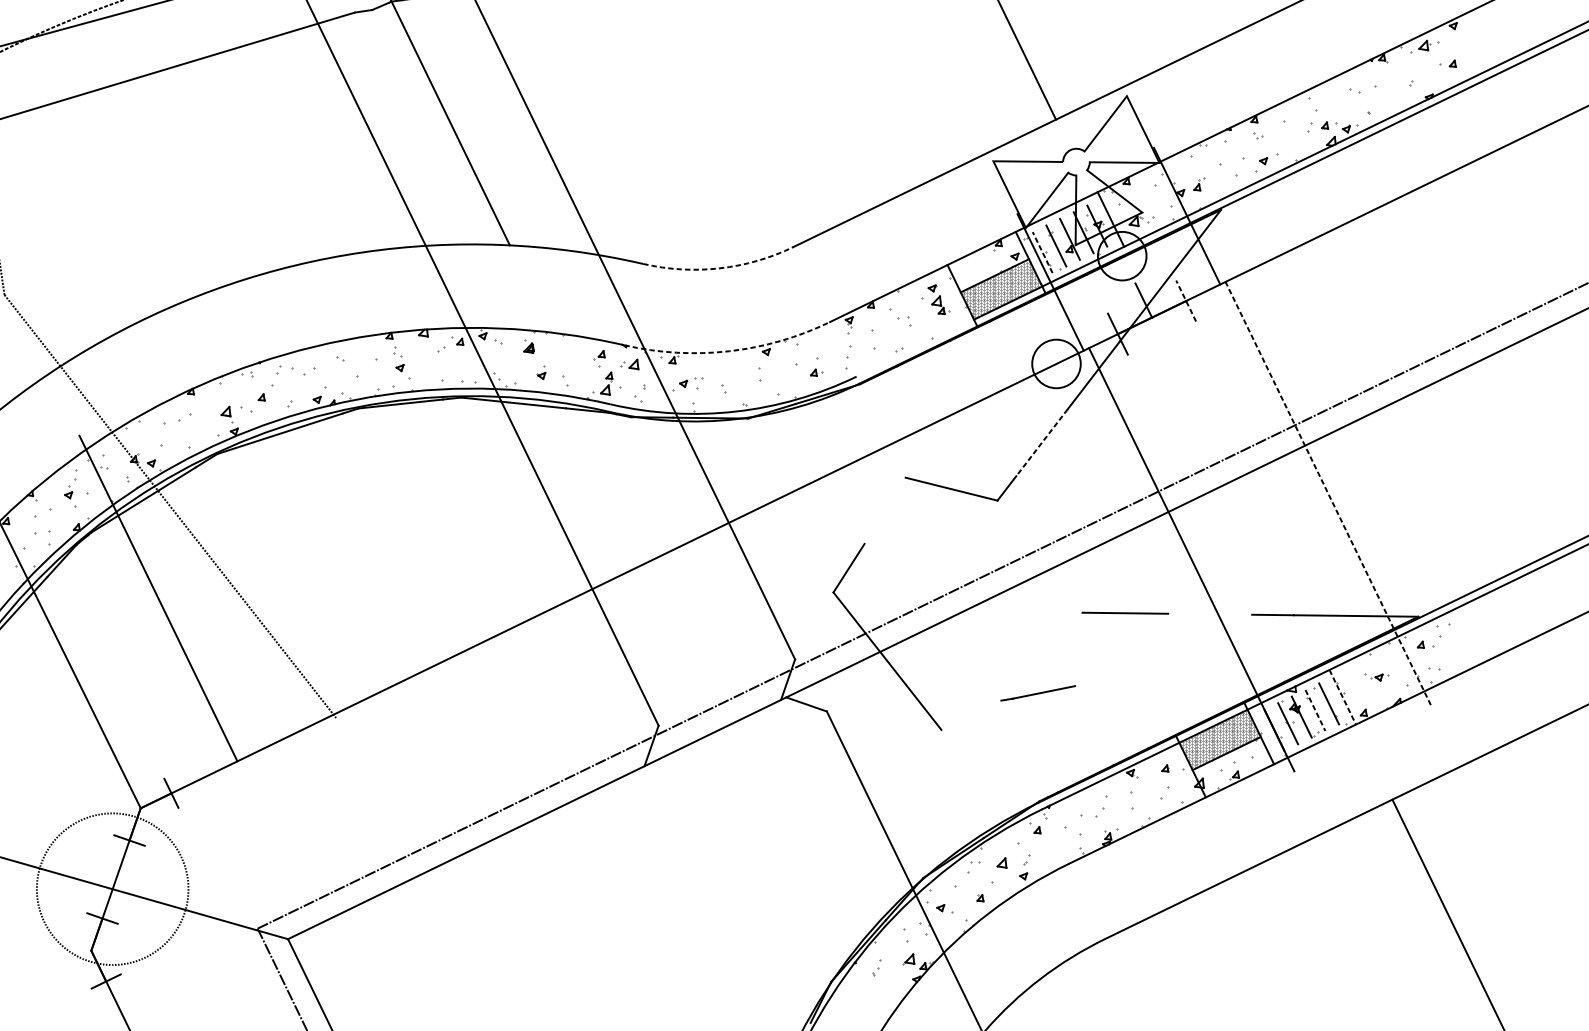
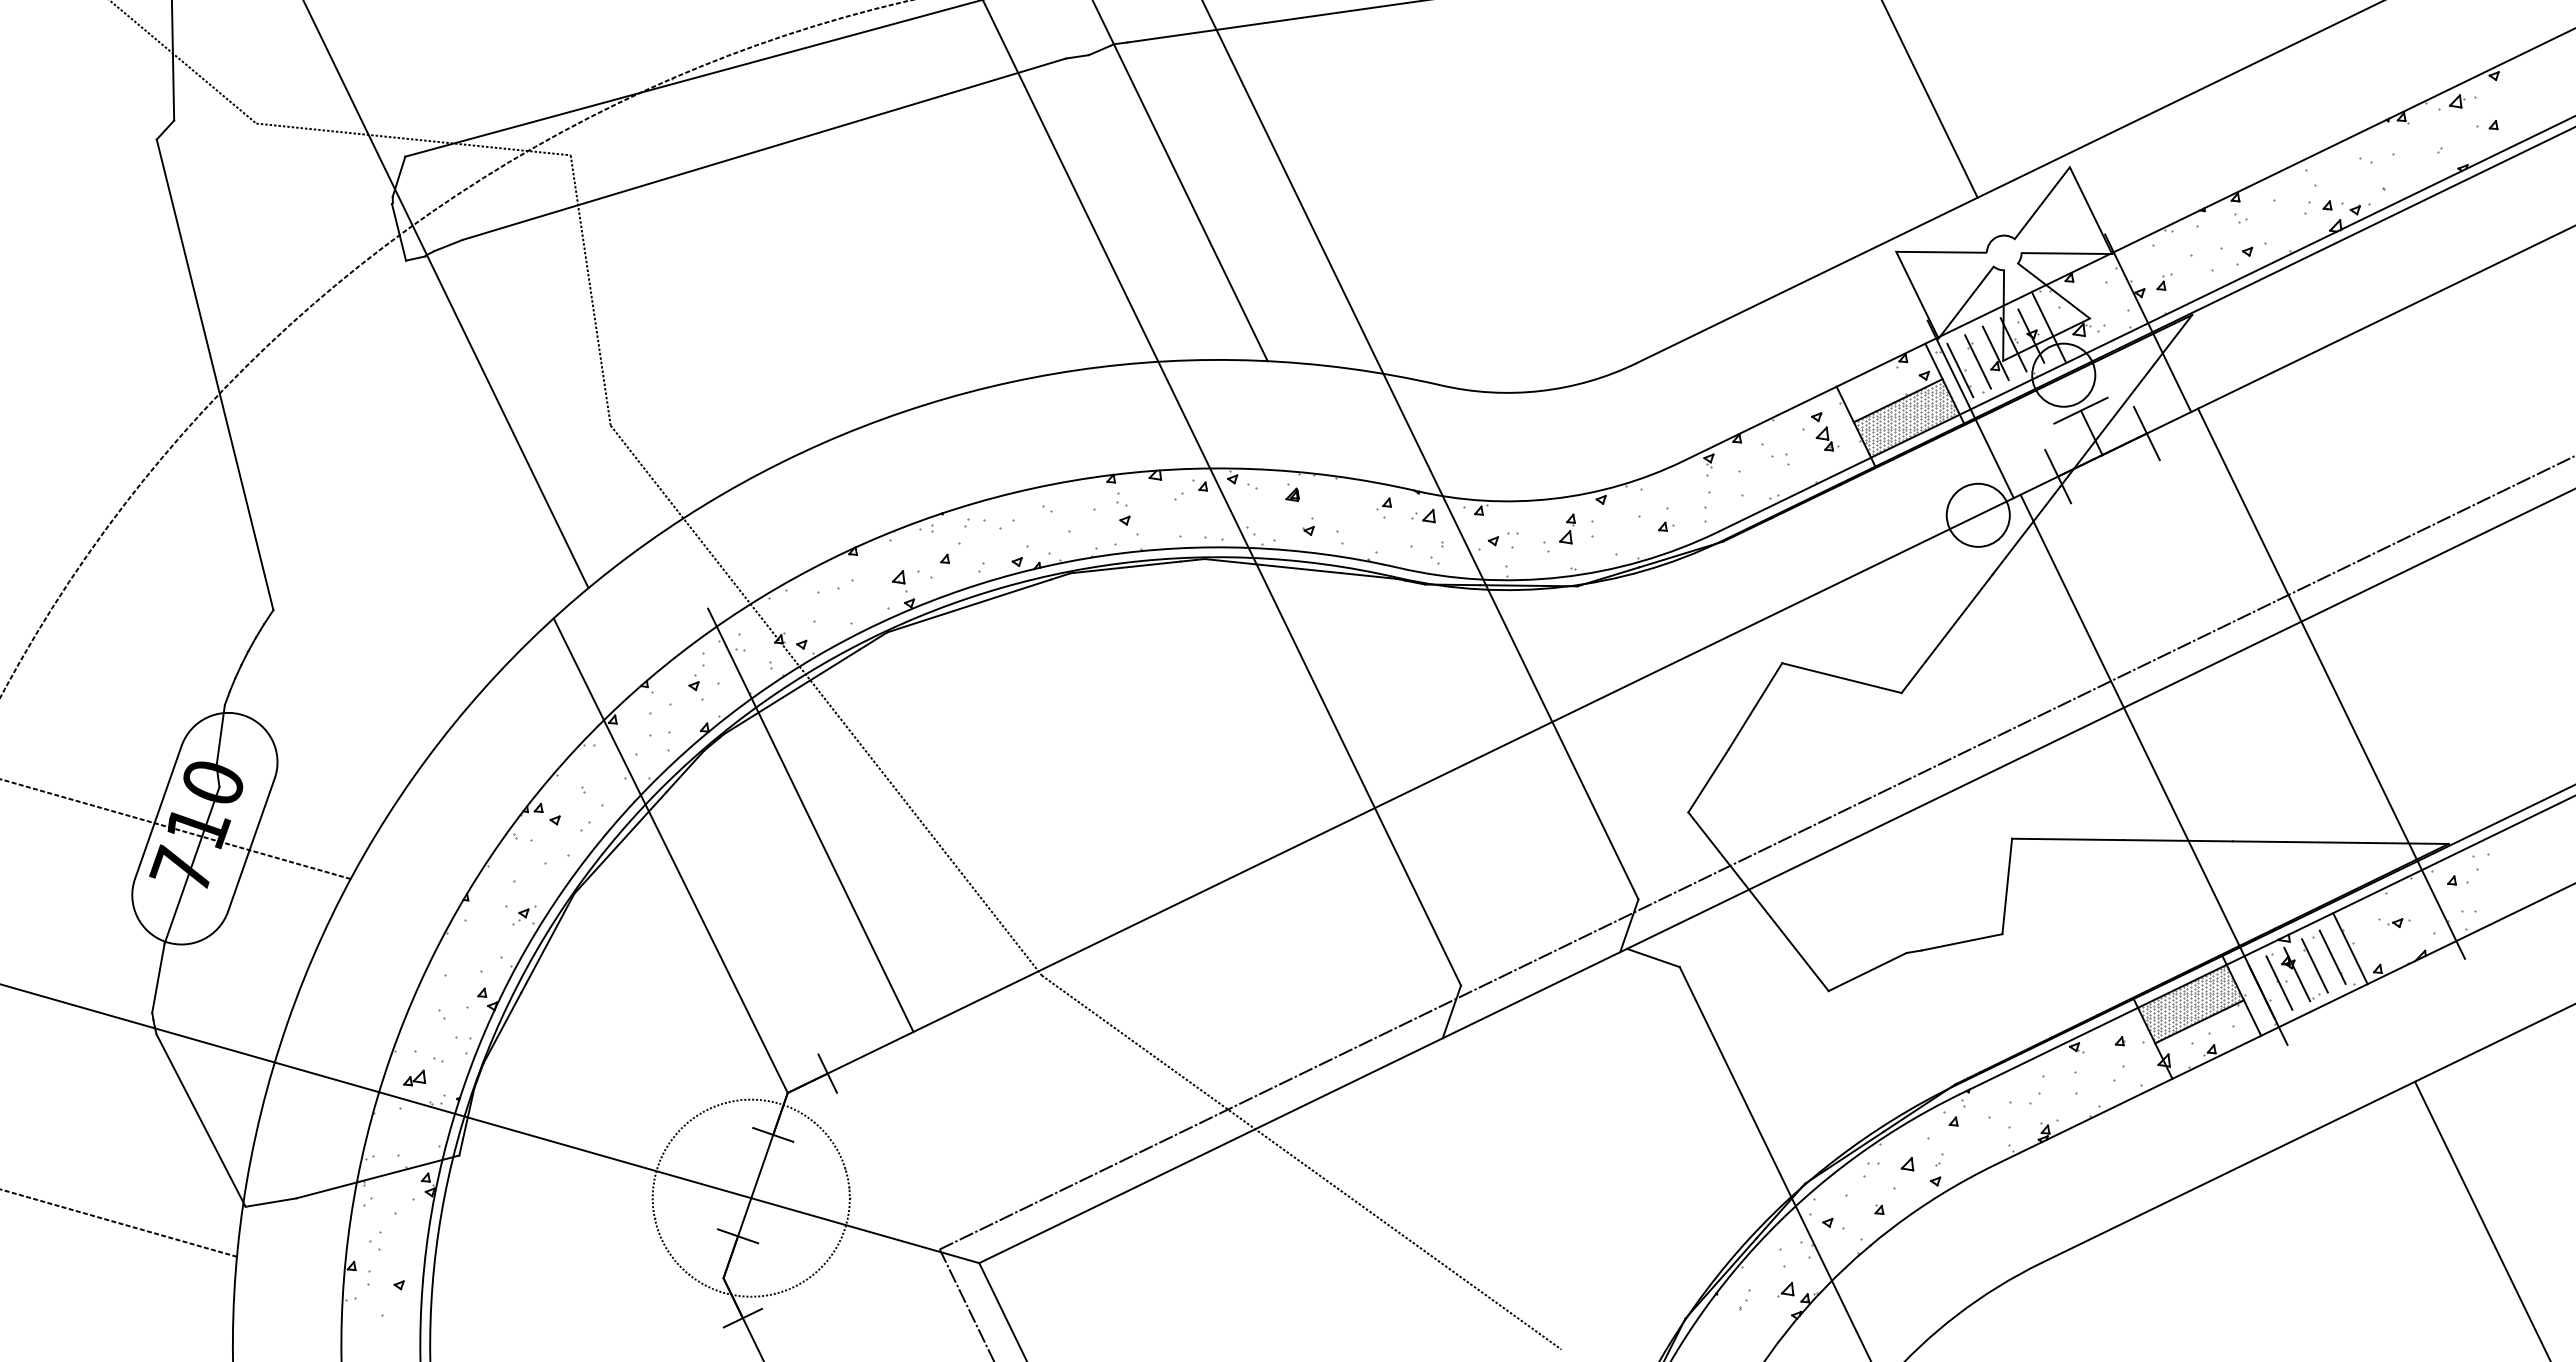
line: (1042, 252) -> (1960, 370), dashed -> solid
arc: (719, 268) -> (1540, 391), dashed -> solid
line: (1135, 283) -> (2080, 410), added
line: (1185, 301) -> (2146, 433), dashed -> solid
line: (915, 347) -> (1794, 494), added
arc: (728, 351) -> (1552, 498), dashed -> solid
part: (606, 383) -> (1567, 528), moved
line: (1042, 442) -> (1959, 617), dashed -> solid
line: (1328, 493) -> (2331, 683), dashed -> solid
line: (885, 511) -> (1755, 706), added
line: (1209, 614) -> (2177, 840), added
line: (1078, 649) -> (2007, 886), added
line: (1342, 697) -> (2350, 949), dashed -> solid
line: (1315, 710) -> (2314, 965), dashed -> solid
line: (971, 715) -> (1867, 972), added
line: (535, 861) -> (1301, 1162), added

